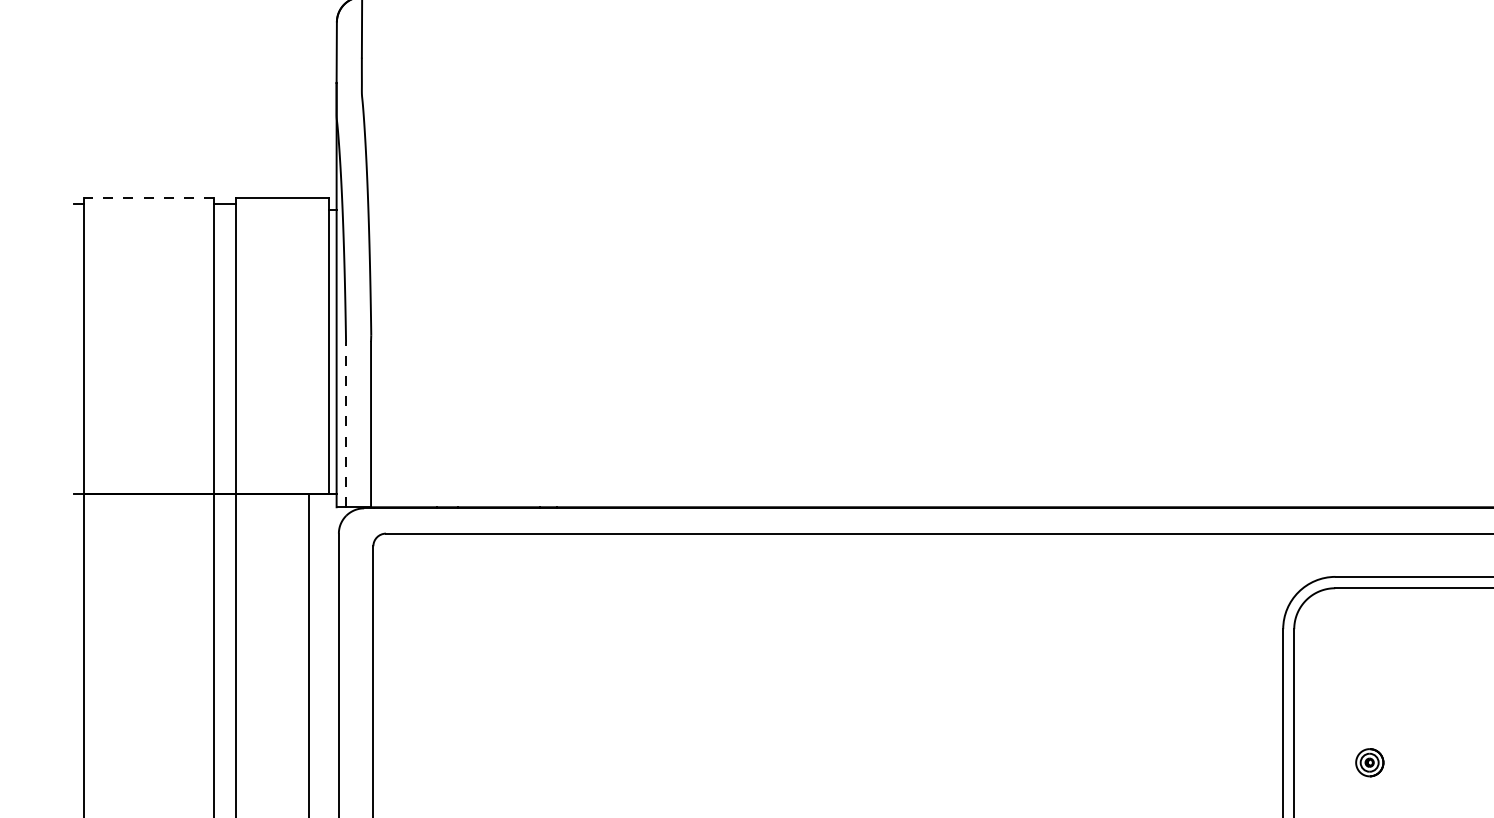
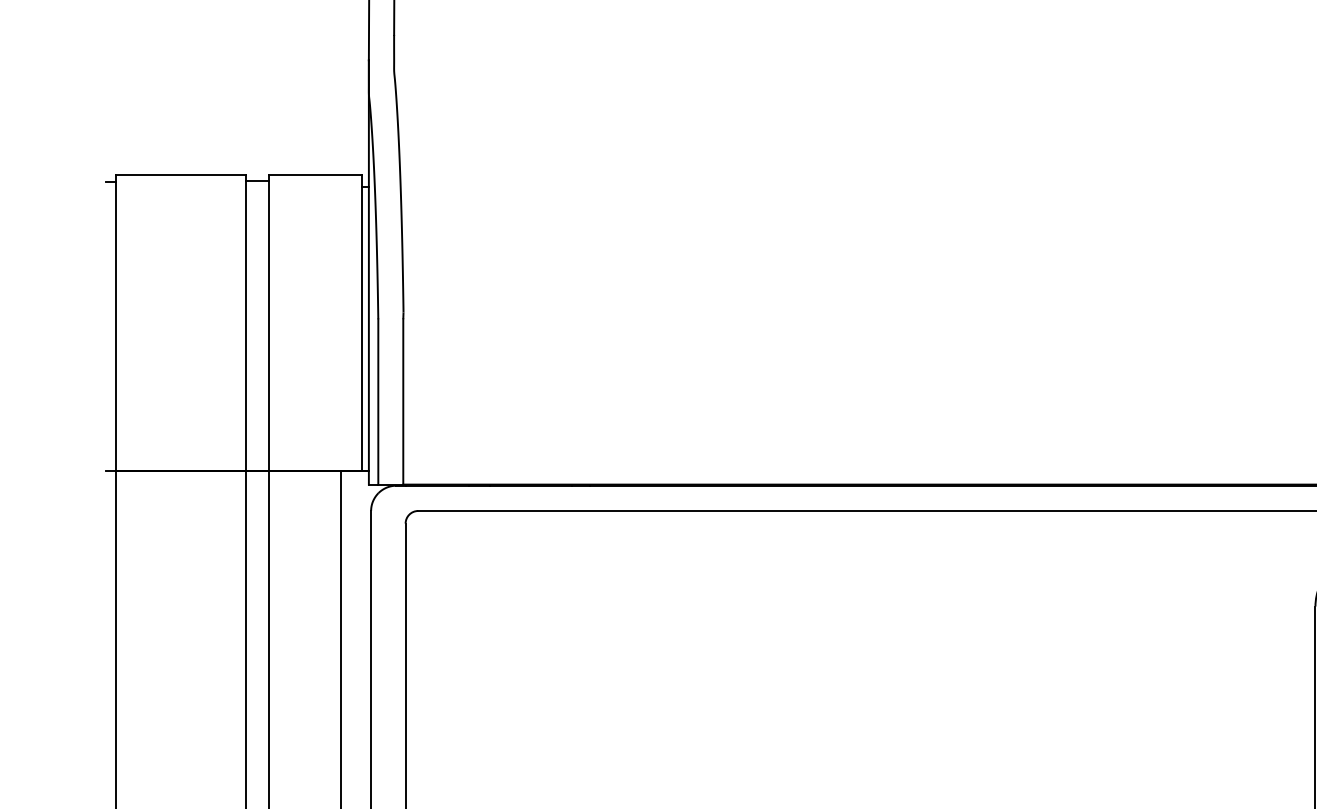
line: (148, 197) -> (180, 174), dashed -> solid
line: (346, 424) -> (378, 401), dashed -> solid

